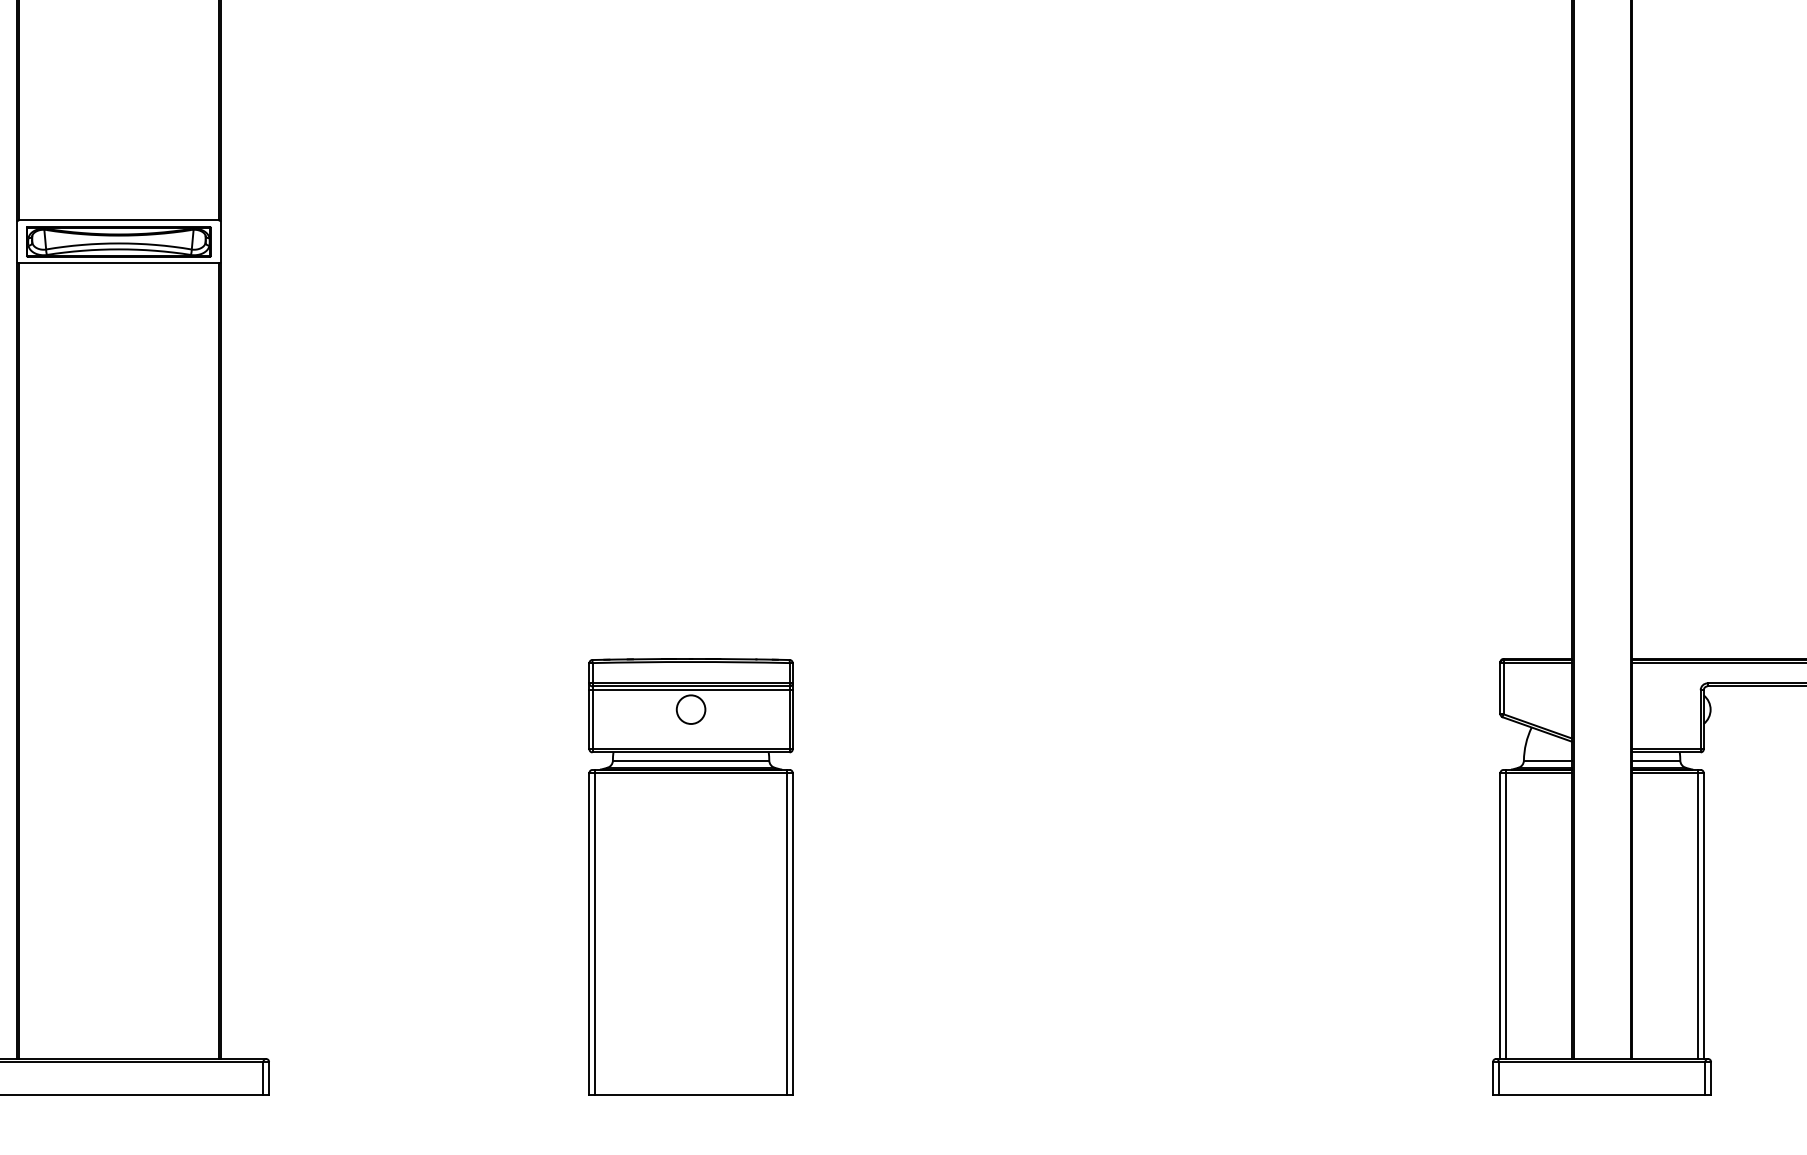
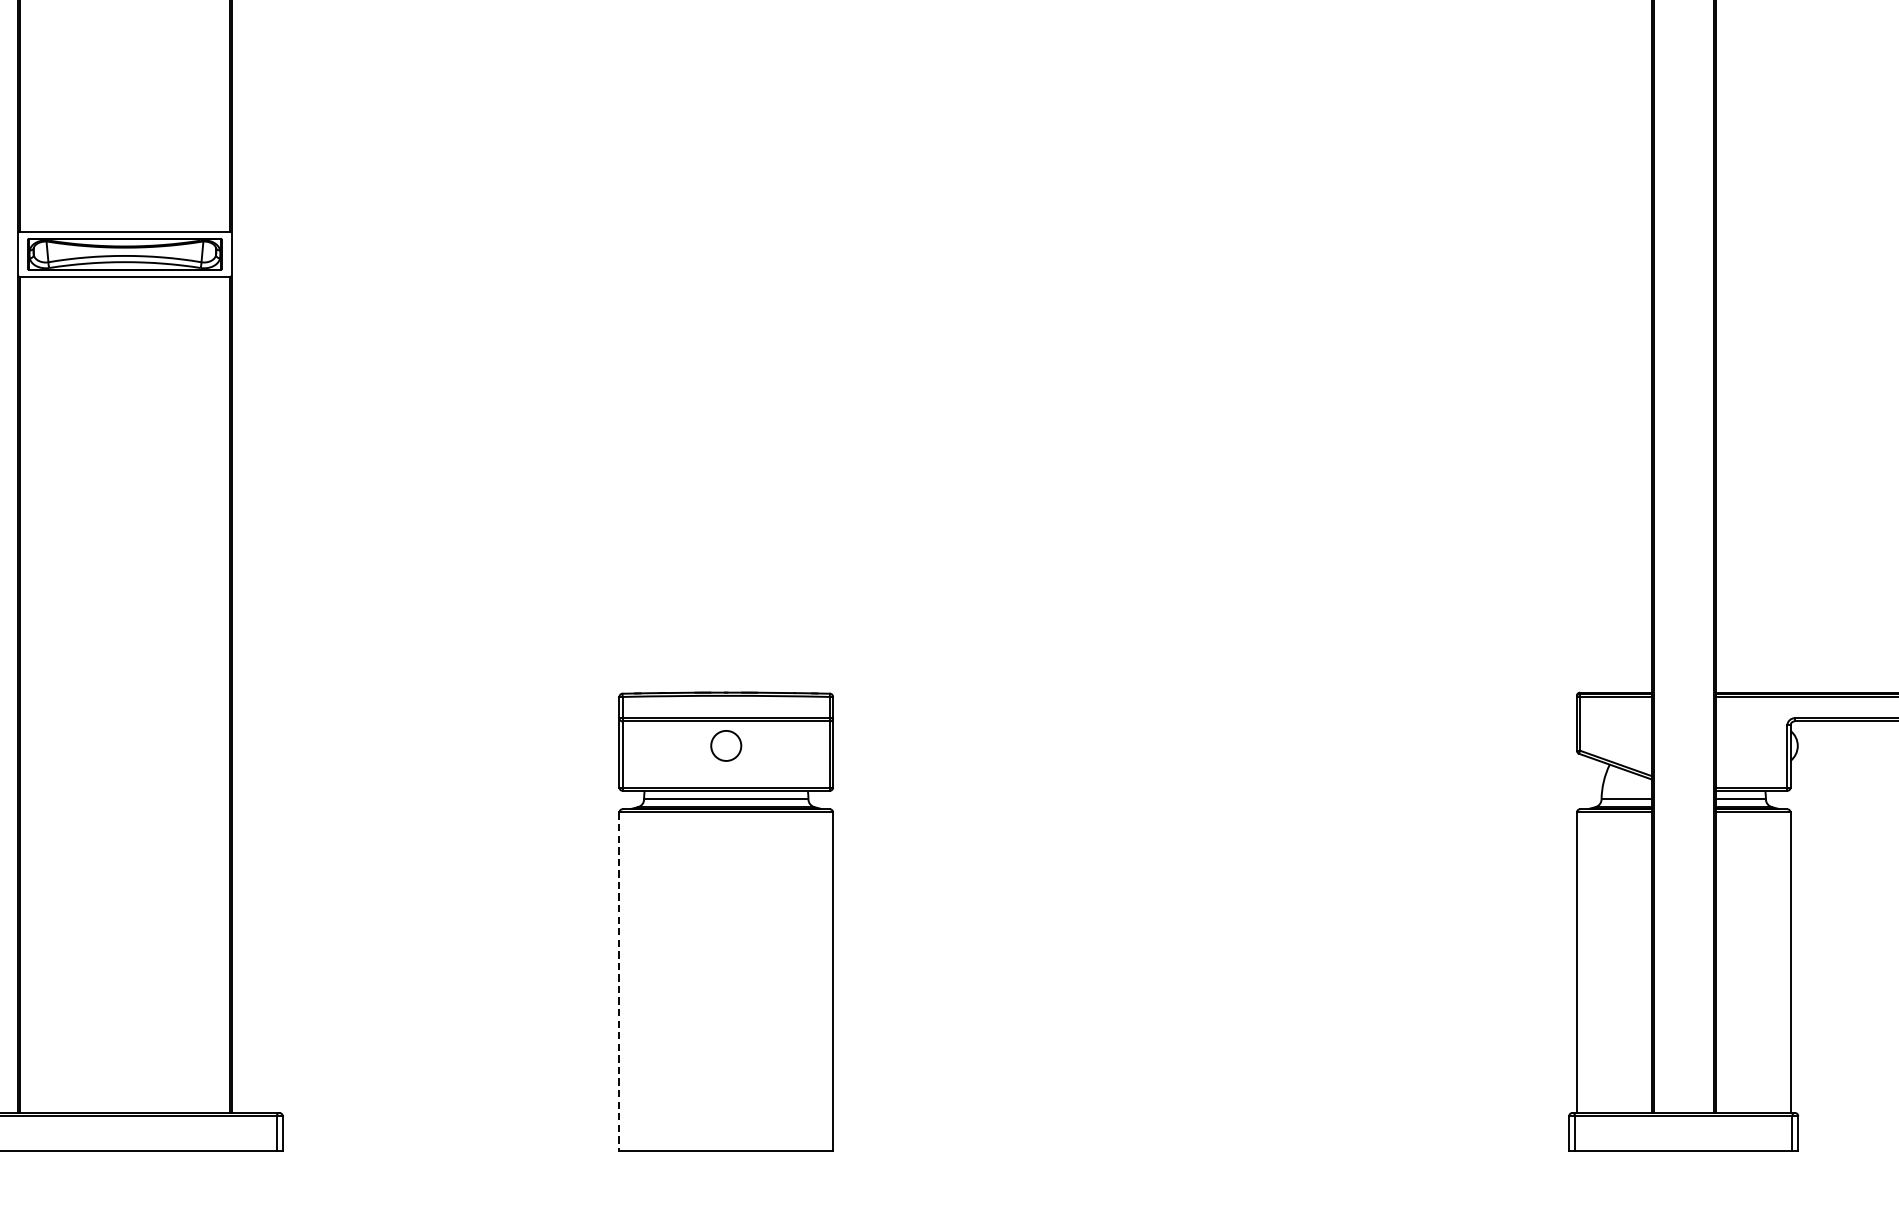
line: (690, 690) -> (725, 725), removed
line: (1506, 913) -> (1583, 960), removed
line: (1698, 913) -> (1785, 960), removed
line: (595, 932) -> (625, 980), removed
line: (787, 932) -> (827, 980), removed
line: (589, 934) -> (619, 982), solid -> dashed

